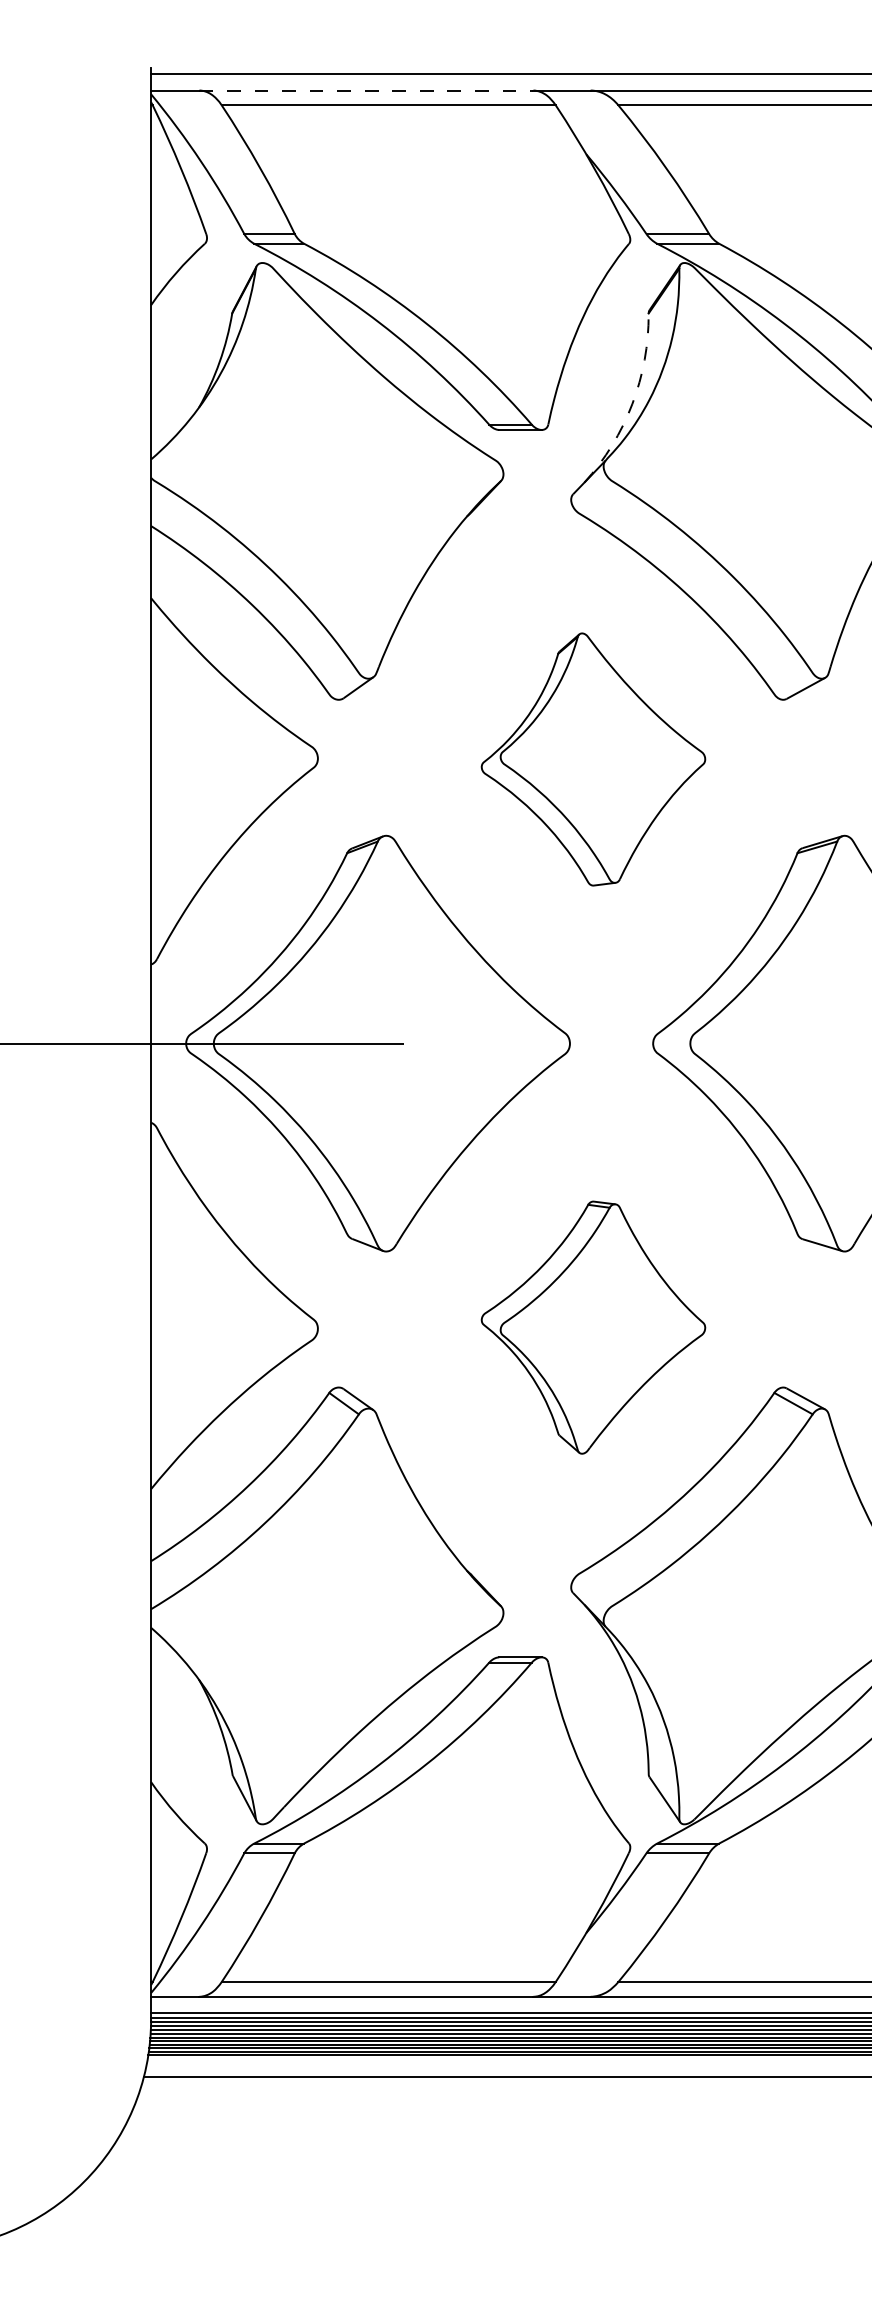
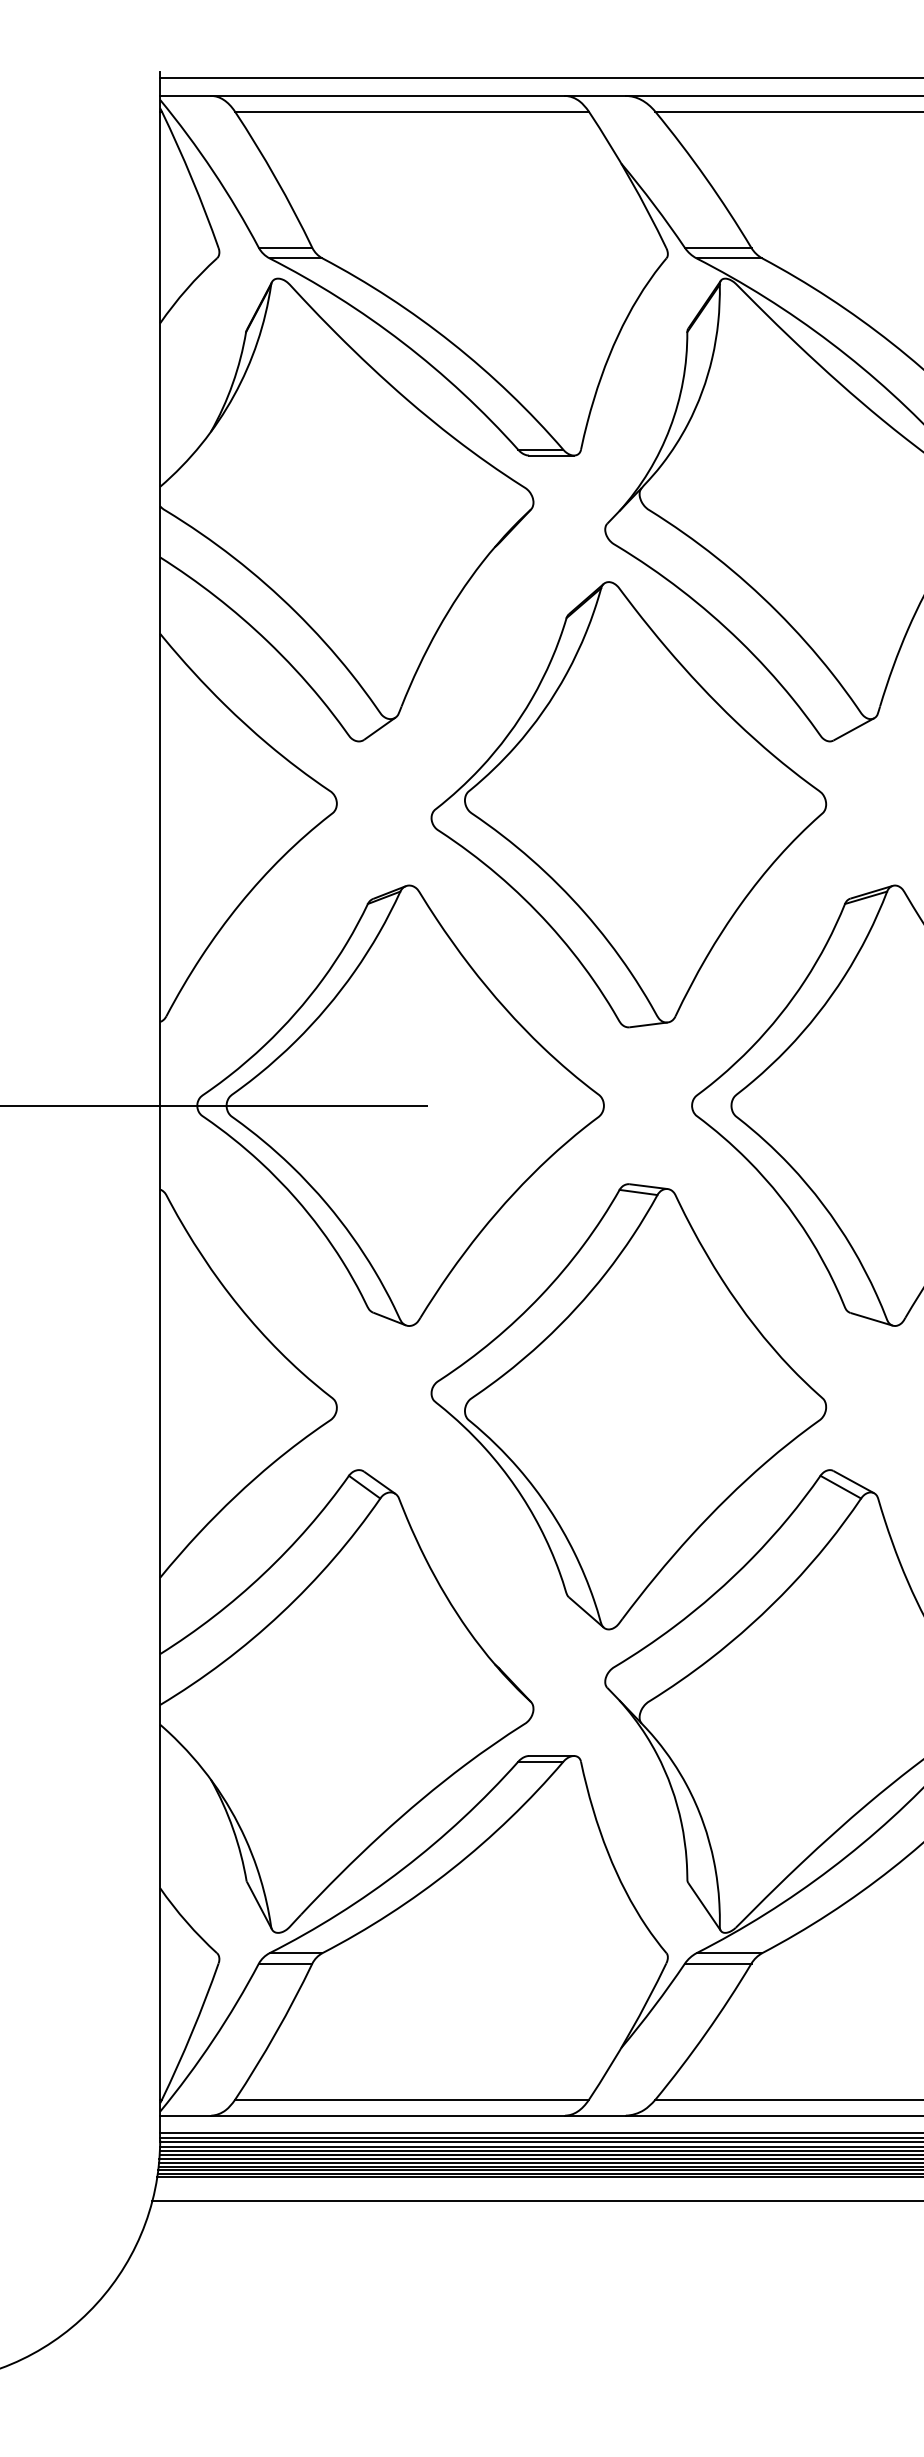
line: (366, 90) -> (388, 95), dashed -> solid
arc: (632, 404) -> (670, 428), dashed -> solid
part: (593, 759) -> (628, 804), size x1.67
part: (593, 1327) -> (628, 1406), size x1.67

